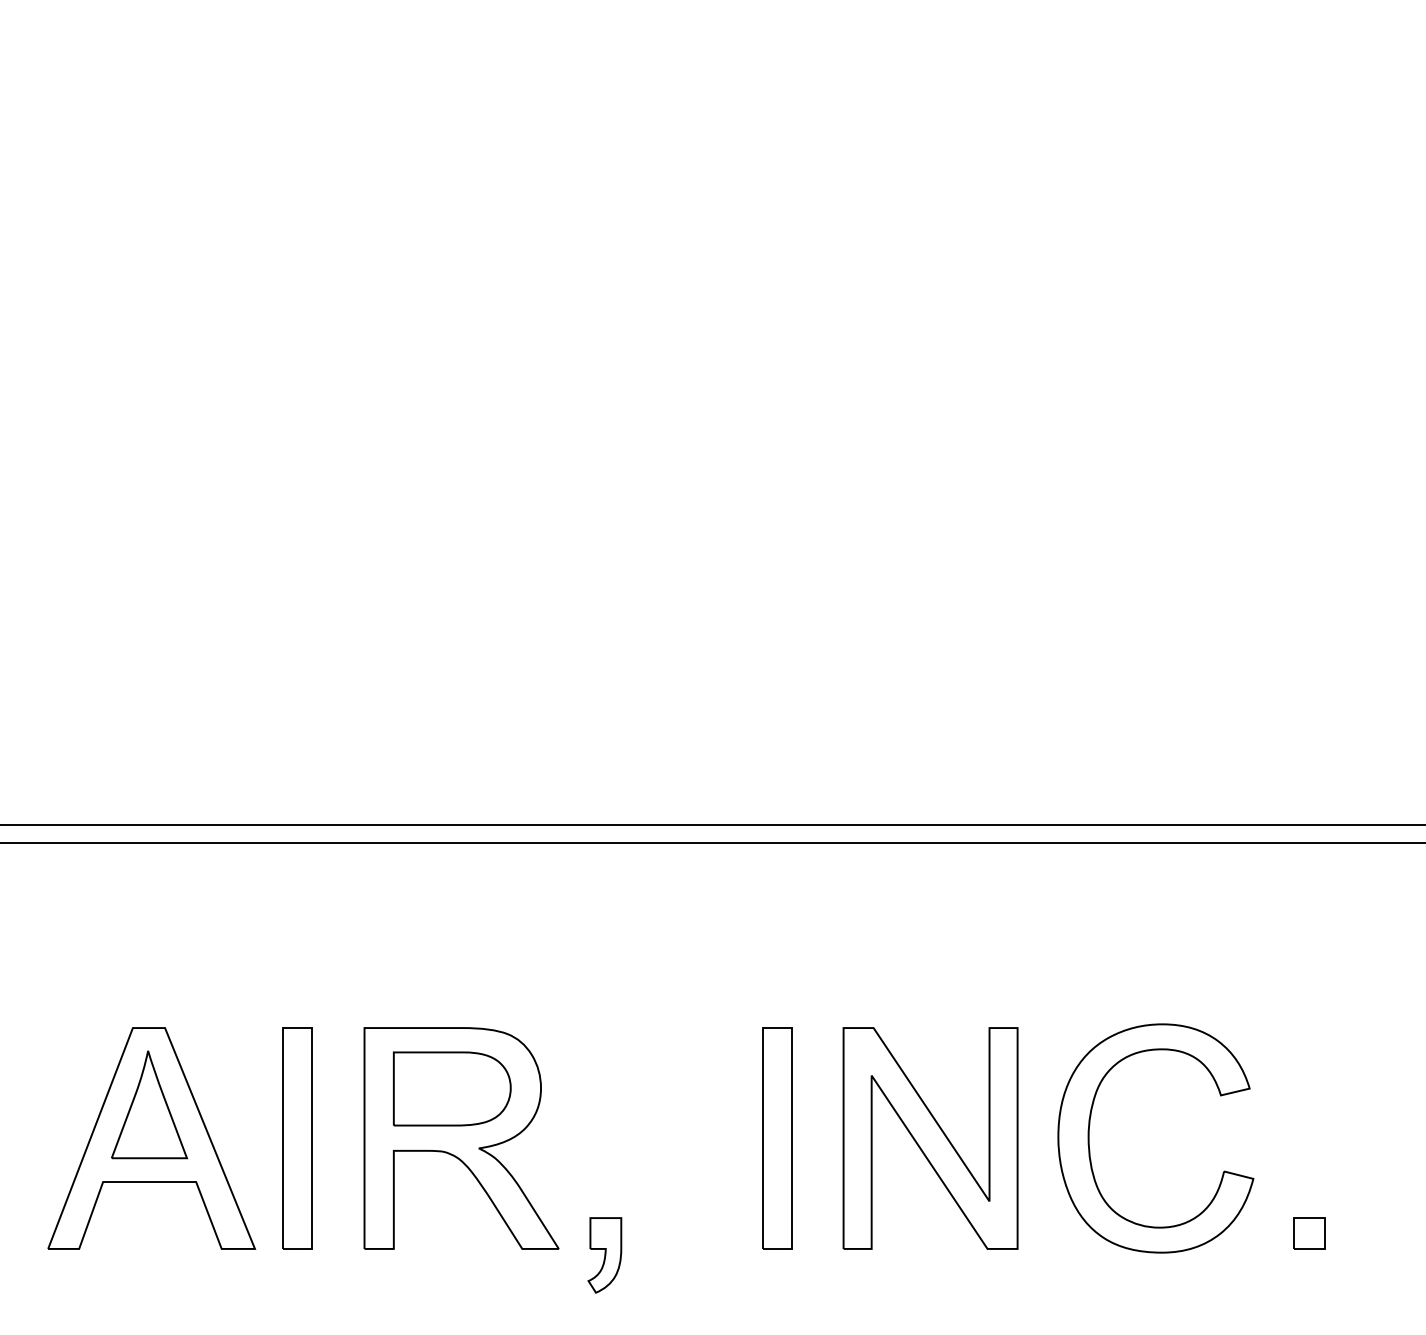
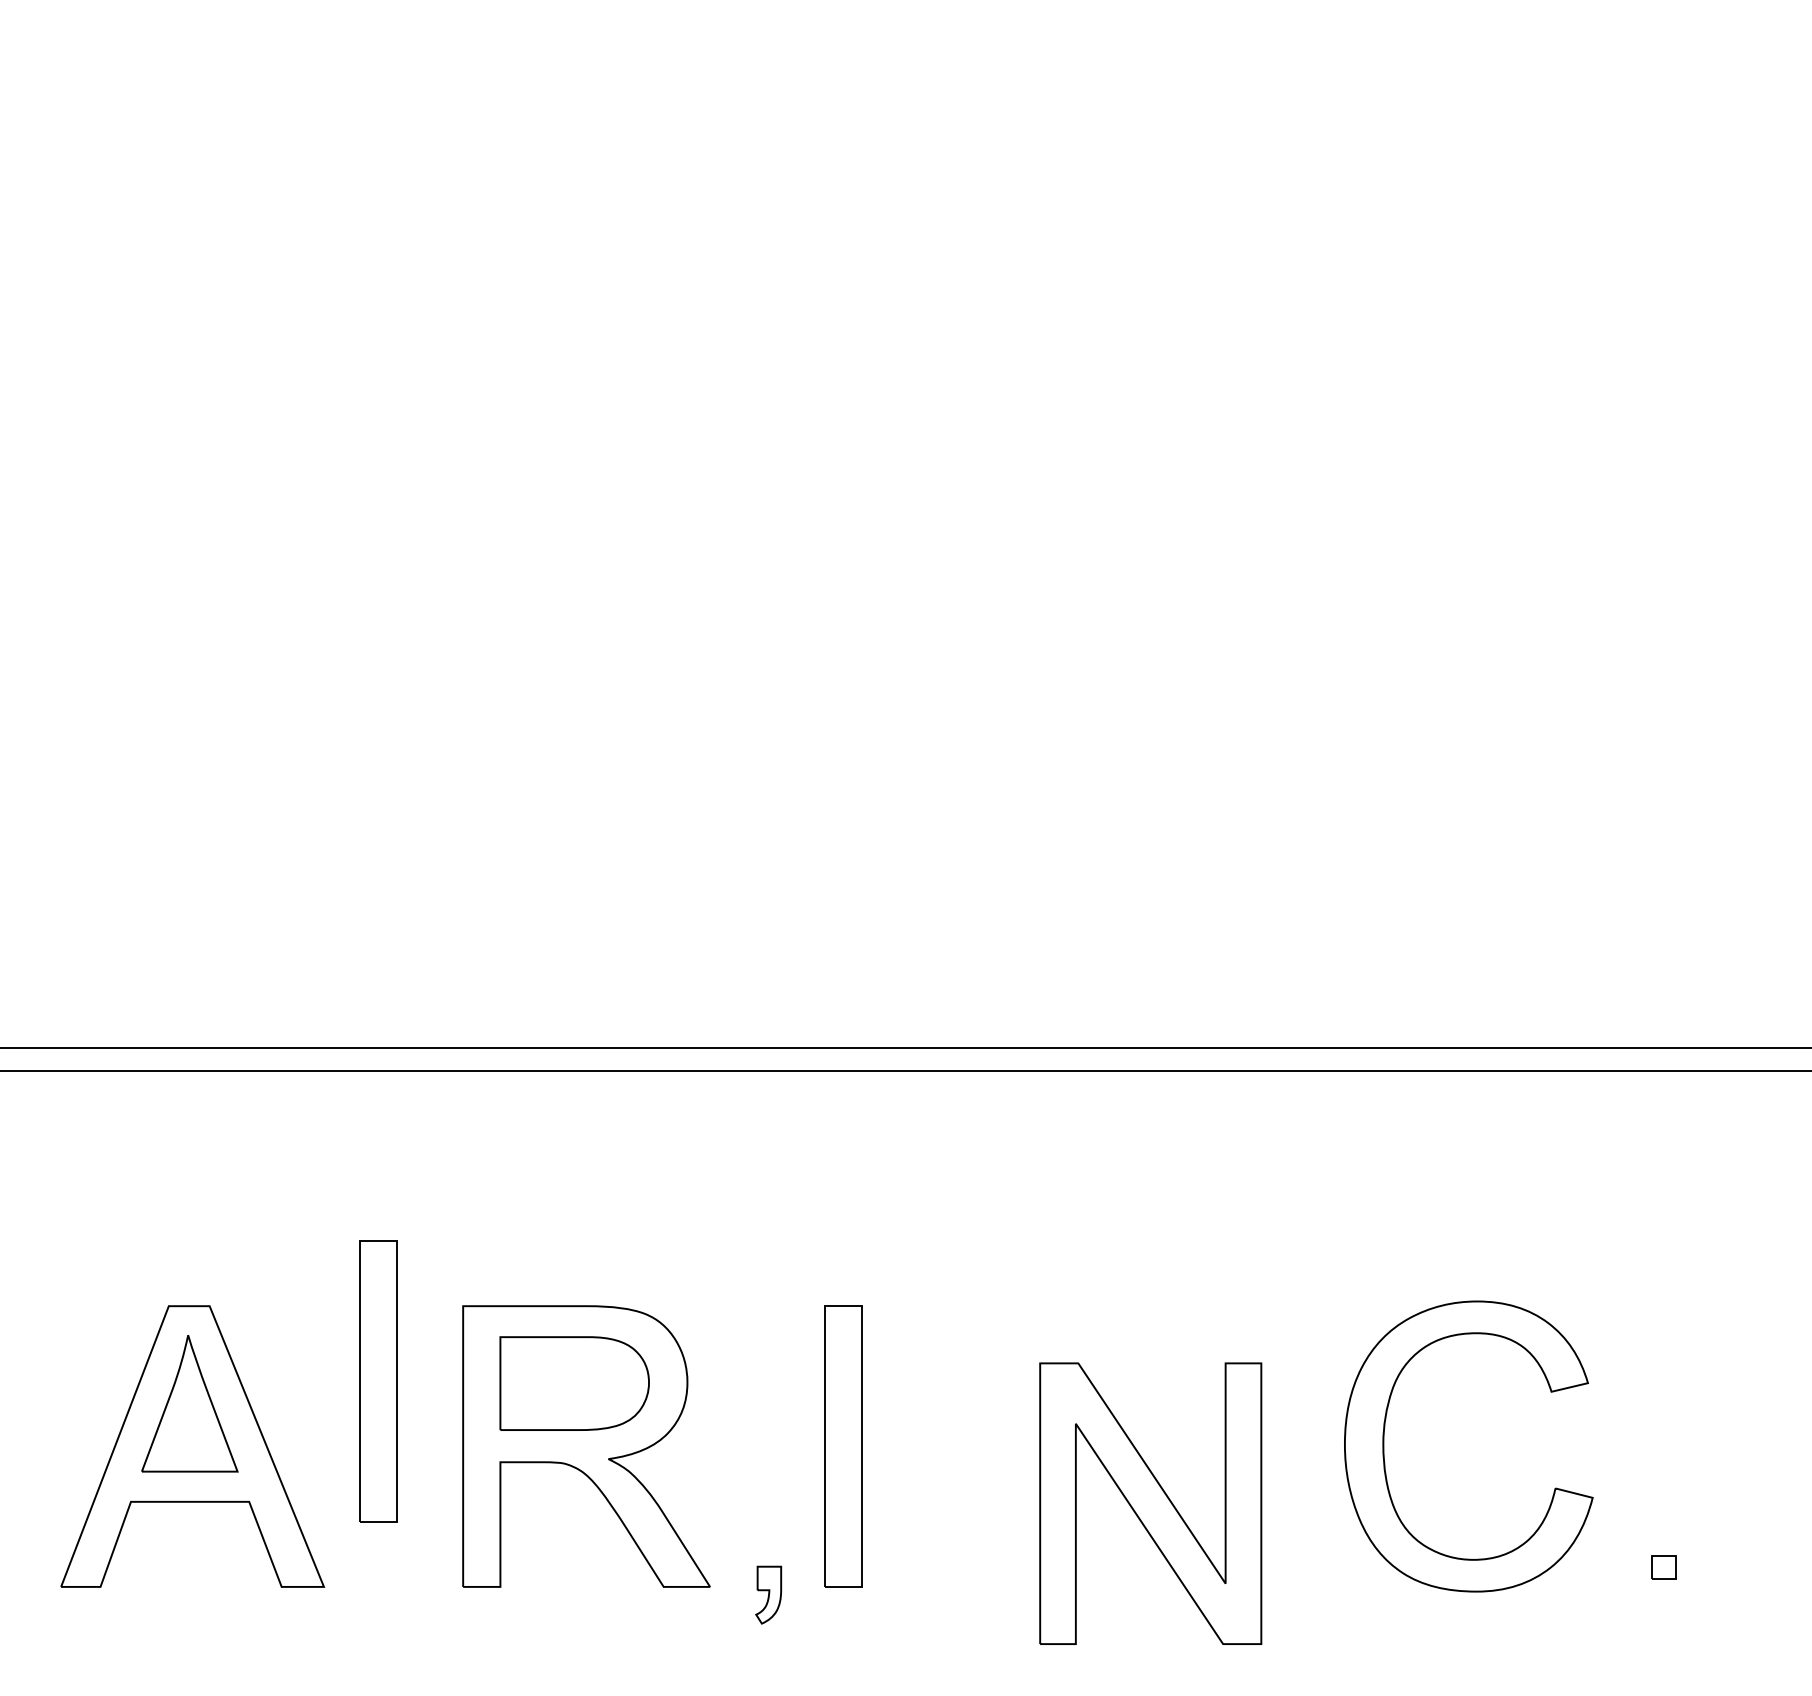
part: (297, 1138) -> (377, 1381), moved
part: (777, 1138) -> (843, 1446), moved
part: (930, 1138) -> (1150, 1503), moved
part: (1309, 1233) -> (1664, 1567), size x0.6
part: (604, 1255) -> (768, 1595), size x0.6

